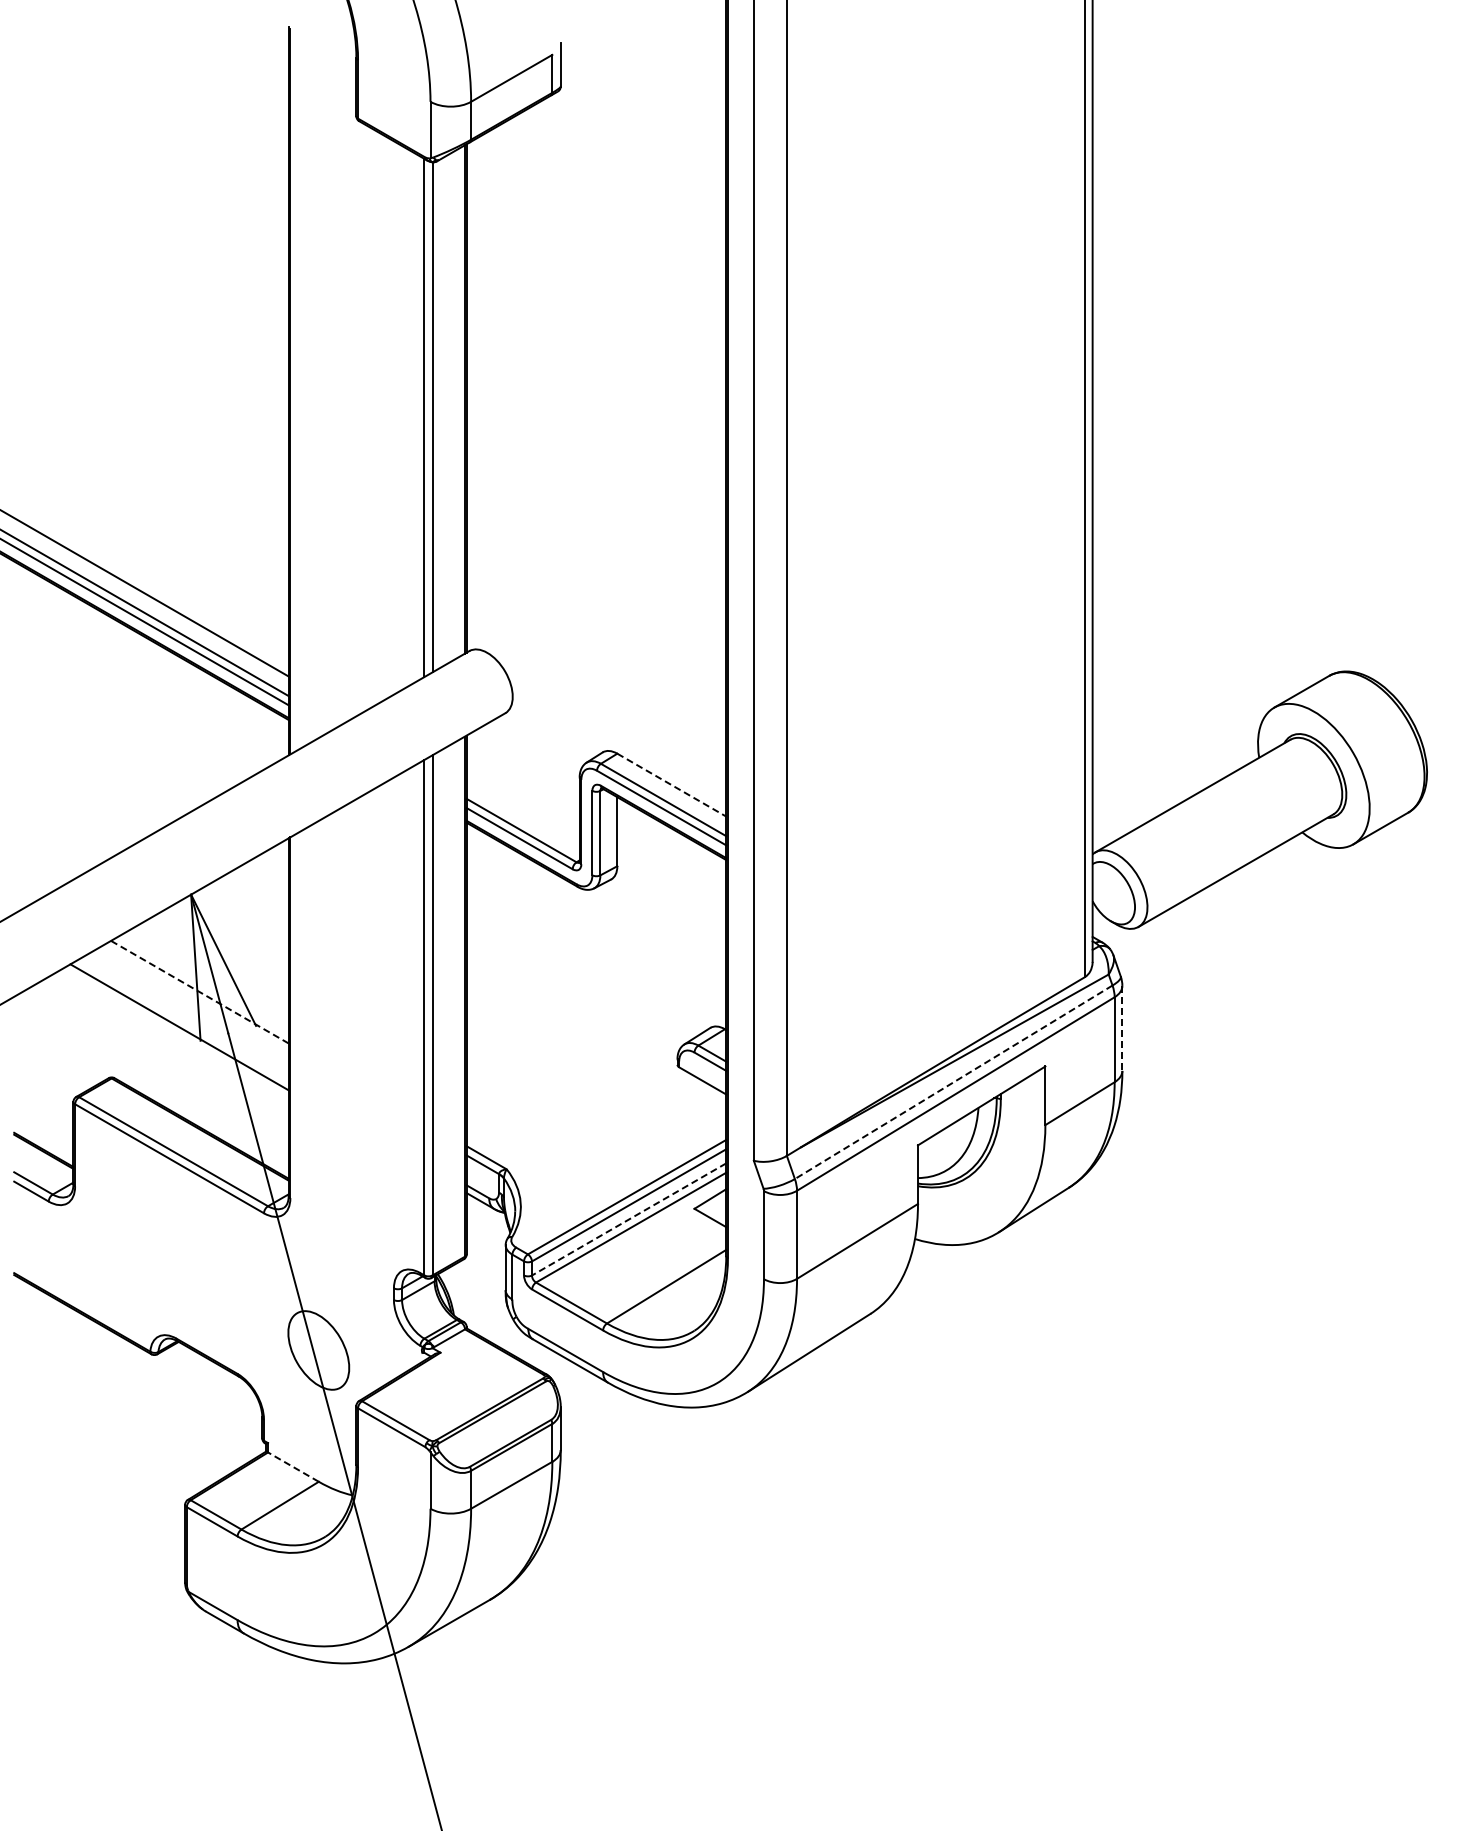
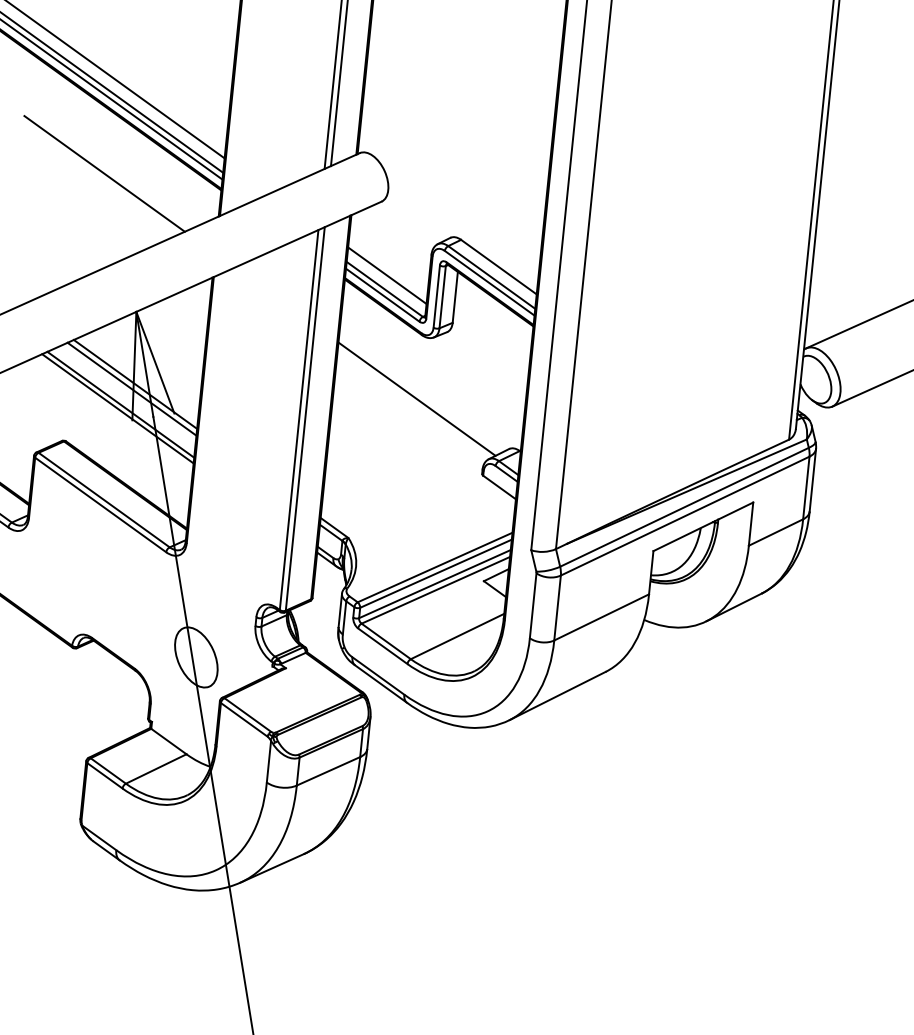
line: (129, 713) -> (104, 173), added
line: (671, 785) -> (498, 267), dashed -> solid
line: (522, 811) -> (386, 275), added
line: (579, 973) -> (416, 399), added
line: (199, 992) -> (135, 384), dashed -> solid
line: (195, 998) -> (131, 388), added
line: (182, 1021) -> (120, 404), added
line: (1122, 1028) -> (812, 480), dashed -> solid
line: (953, 1082) -> (684, 507), dashed -> solid
line: (628, 1219) -> (434, 584), dashed -> solid
line: (293, 1466) -> (169, 741), dashed -> solid

